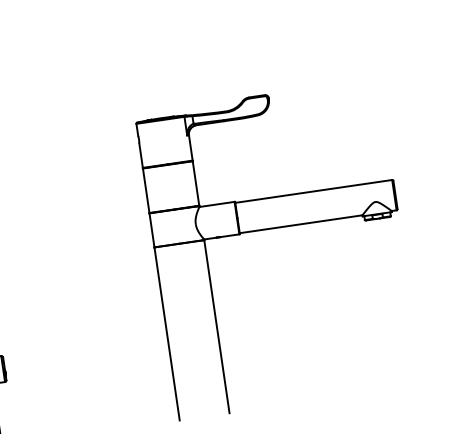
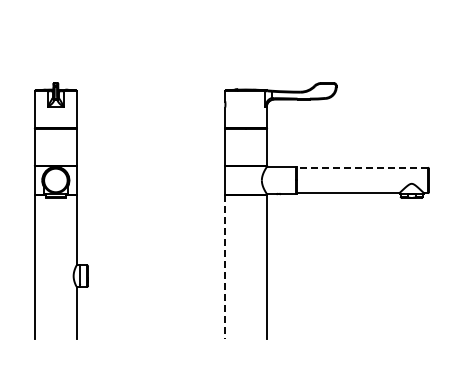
line: (313, 191) -> (362, 167), solid -> dashed
line: (167, 334) -> (225, 267), solid -> dashed

